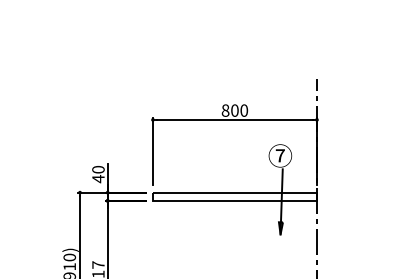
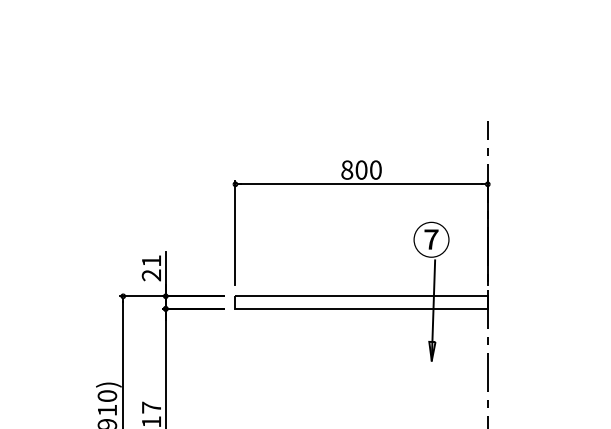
text: (98, 174) -> (151, 268), 40 -> 21

